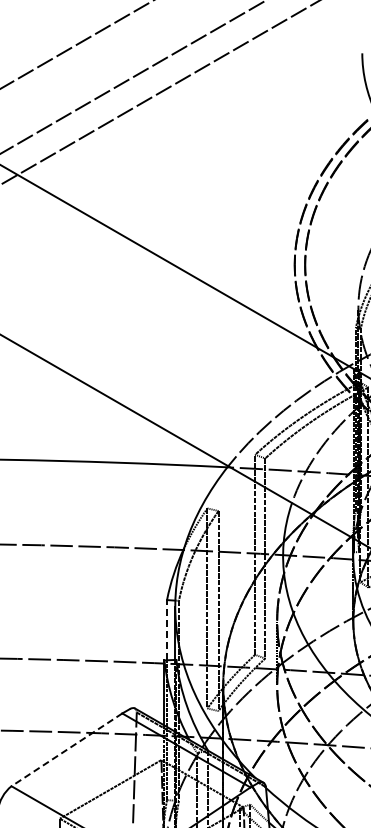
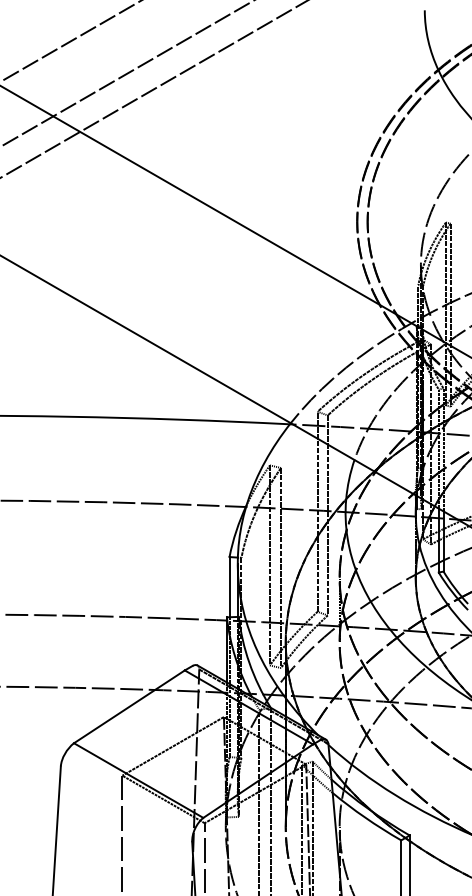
line: (167, 629) -> (229, 586), dashed -> solid
line: (67, 750) -> (129, 707), dashed -> solid

